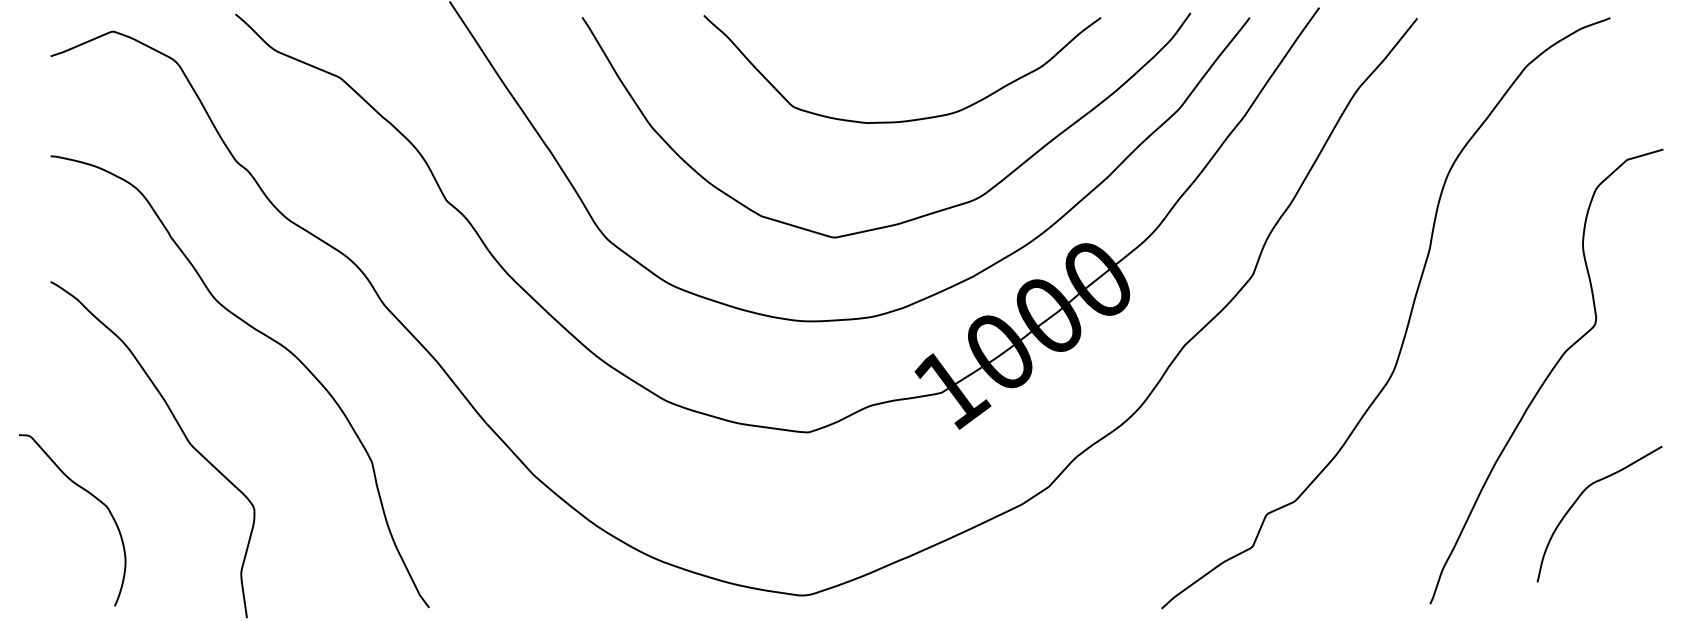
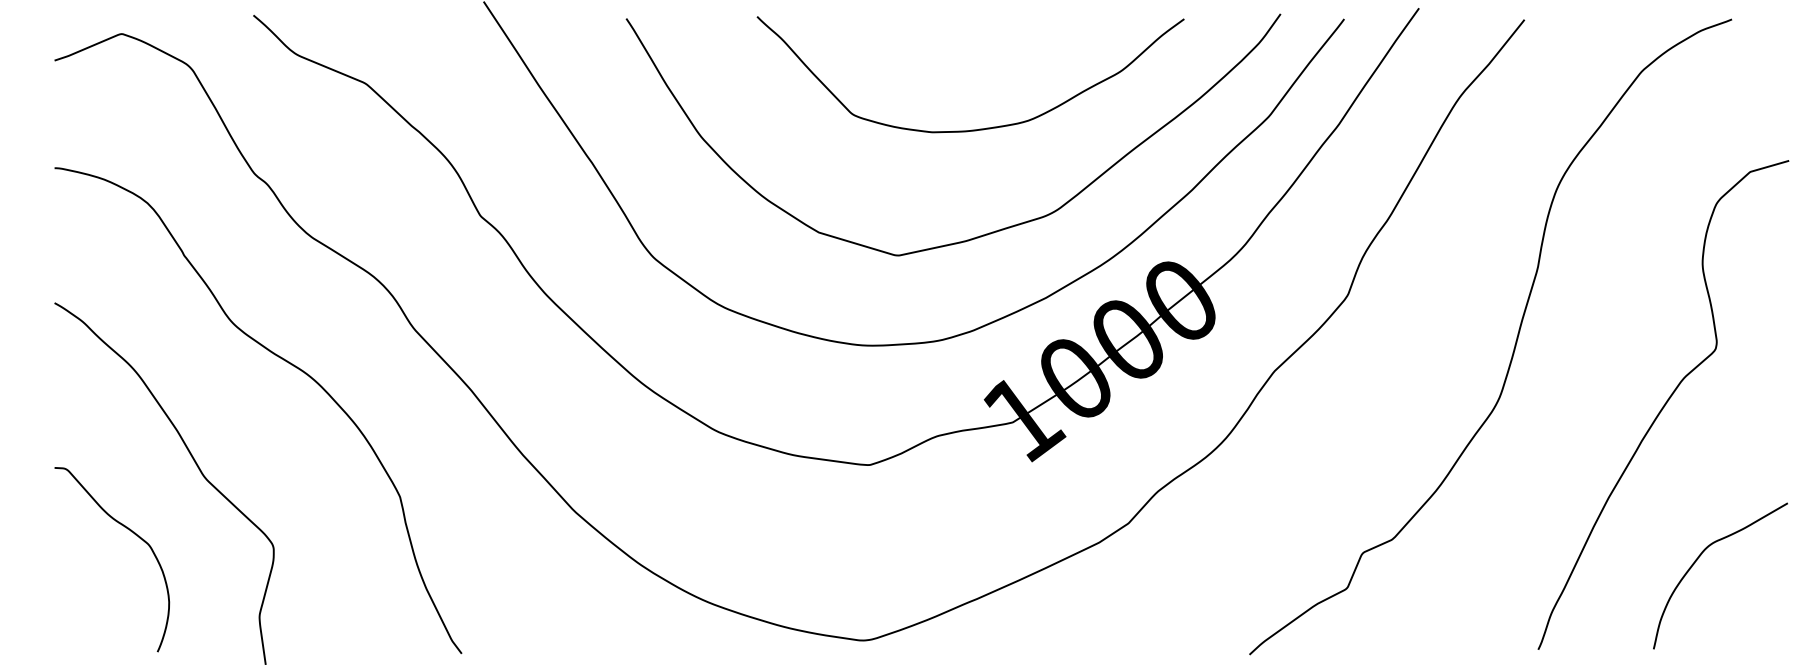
curve: (90, 495) -> (131, 532), moved
curve: (1579, 498) -> (1698, 559), moved

